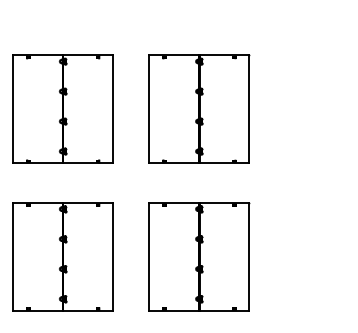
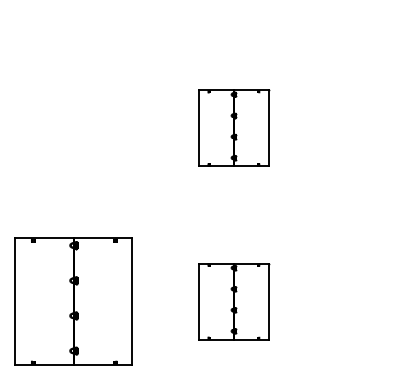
part: (62, 108) -> (73, 127), removed
part: (199, 108) -> (234, 127), size x0.6
part: (199, 256) -> (234, 301), size x0.6

